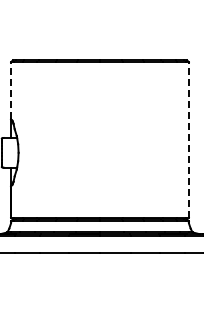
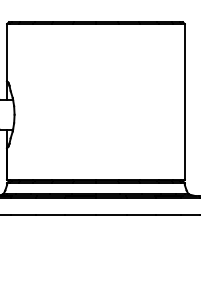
line: (11, 90) -> (7, 52), dashed -> solid
line: (188, 139) -> (184, 101), dashed -> solid

